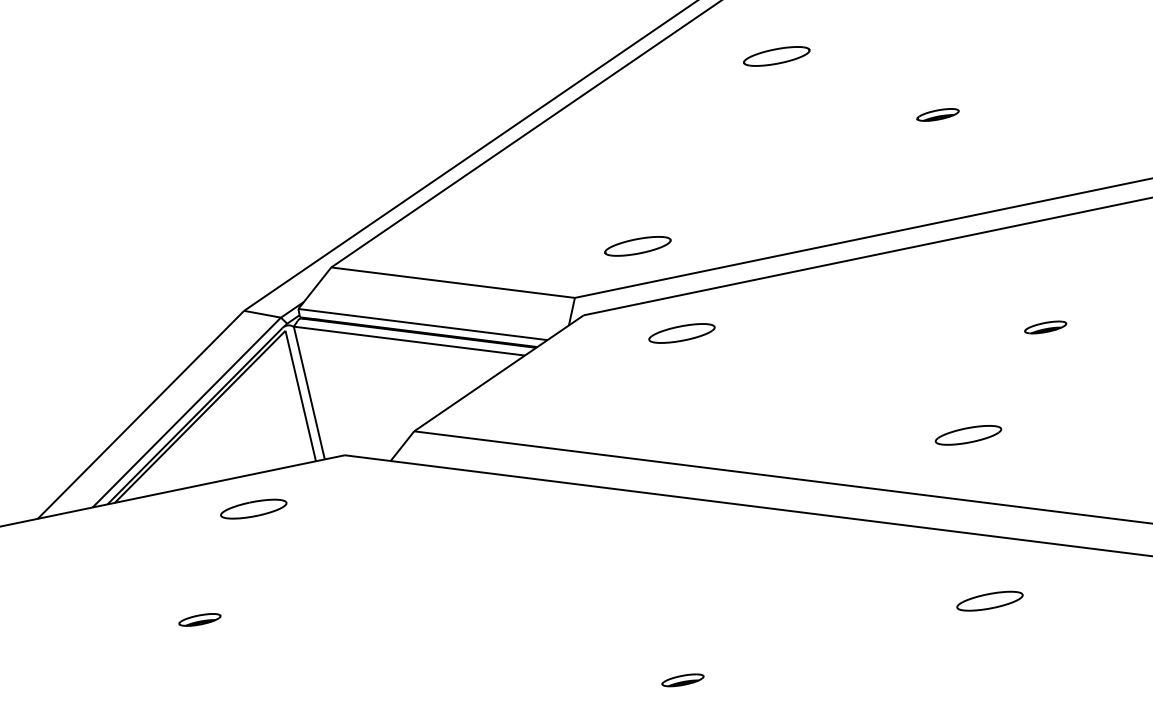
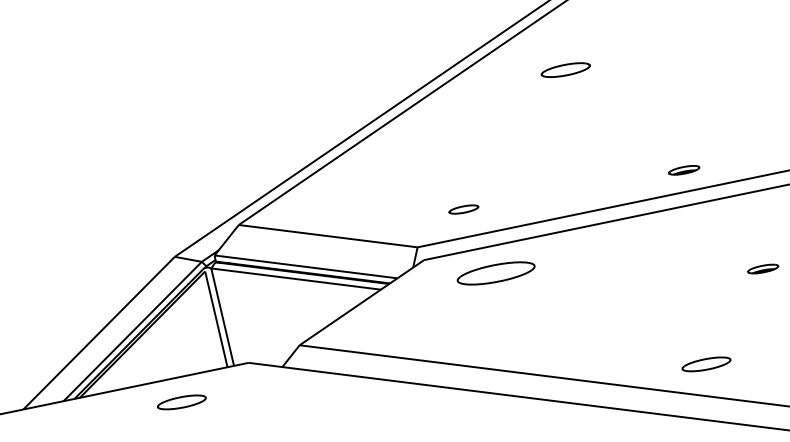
part: (937, 114) -> (683, 169), moved
part: (637, 246) -> (463, 209), size x0.6
part: (681, 333) -> (495, 273), size x1.6
part: (968, 435) -> (706, 364), moved

